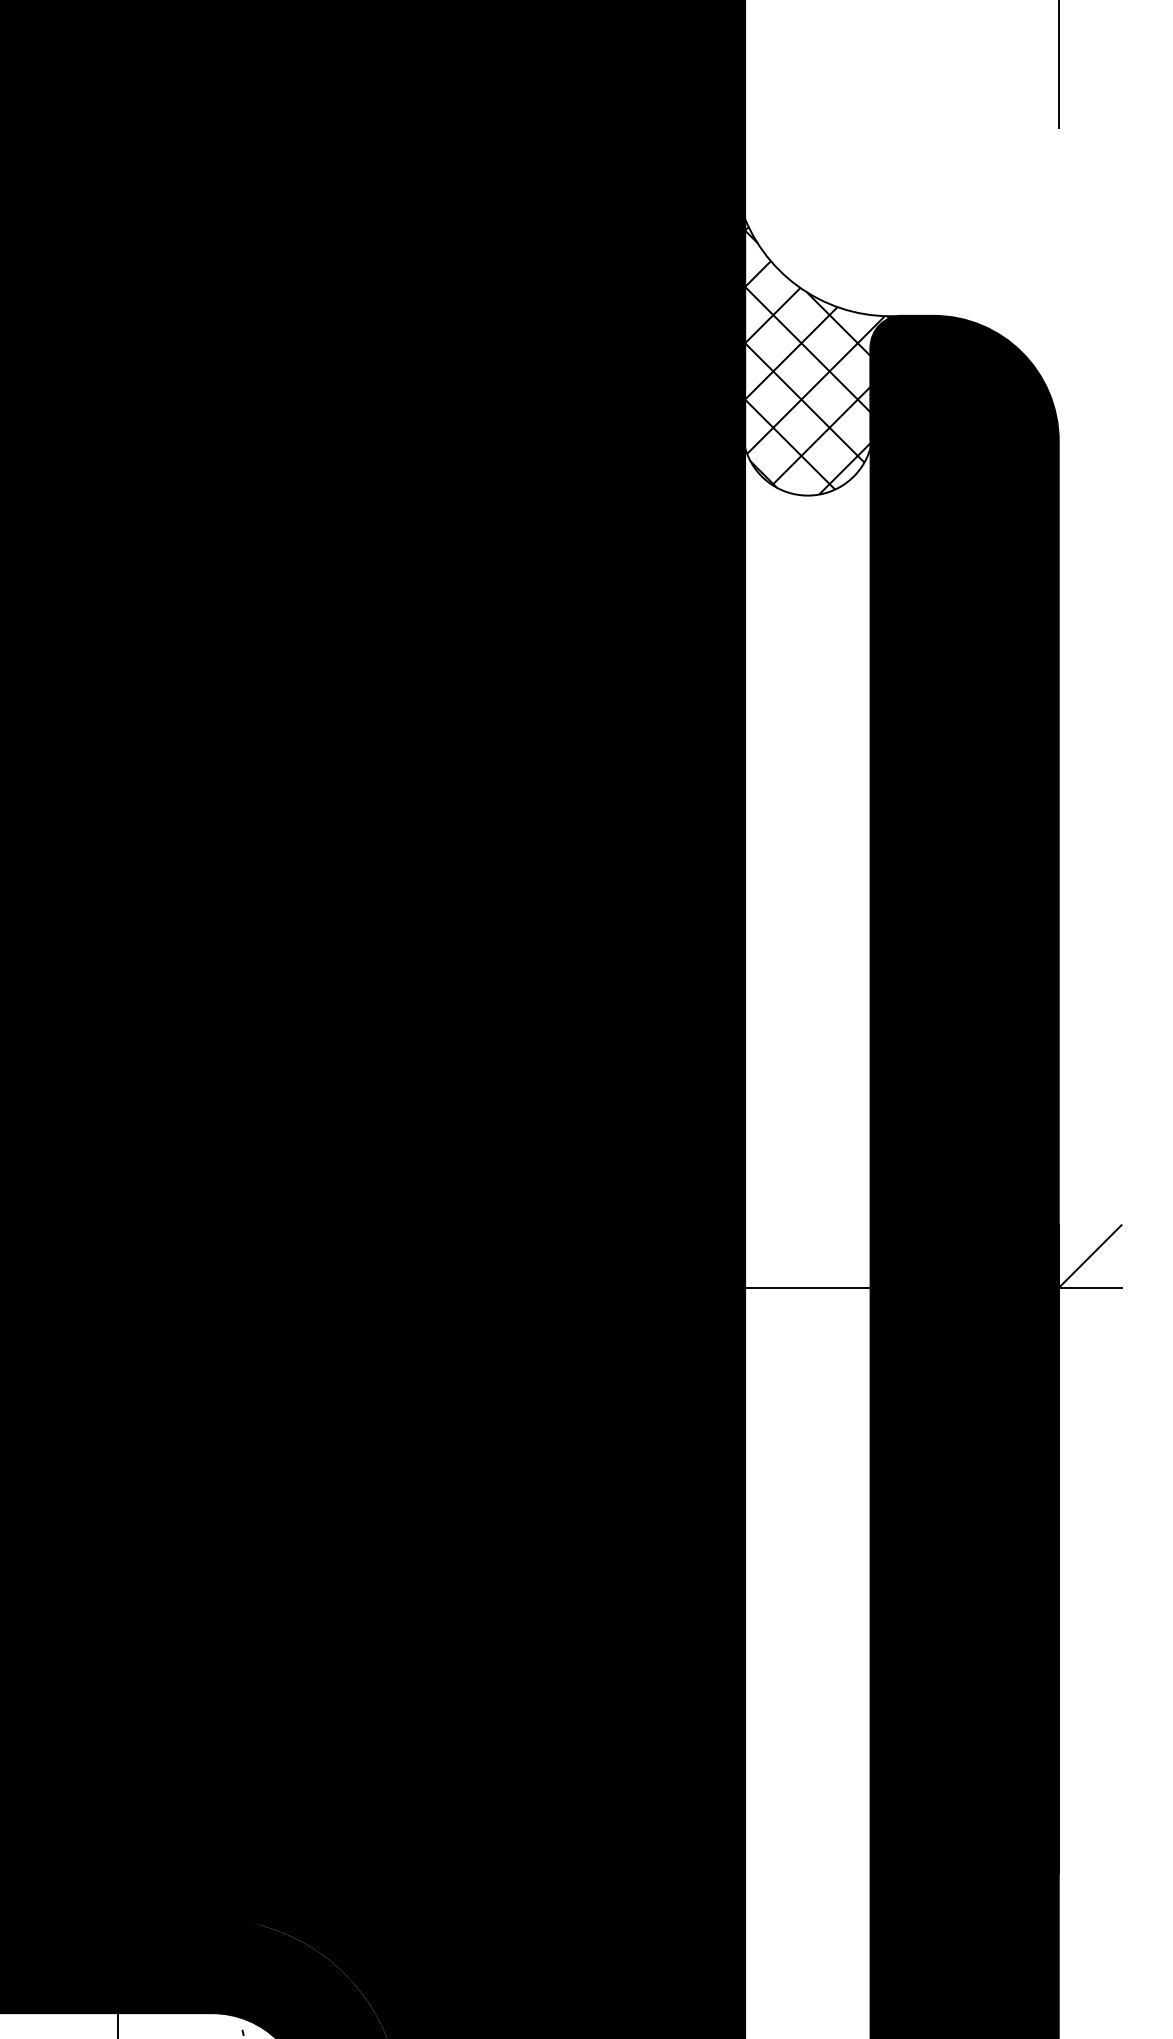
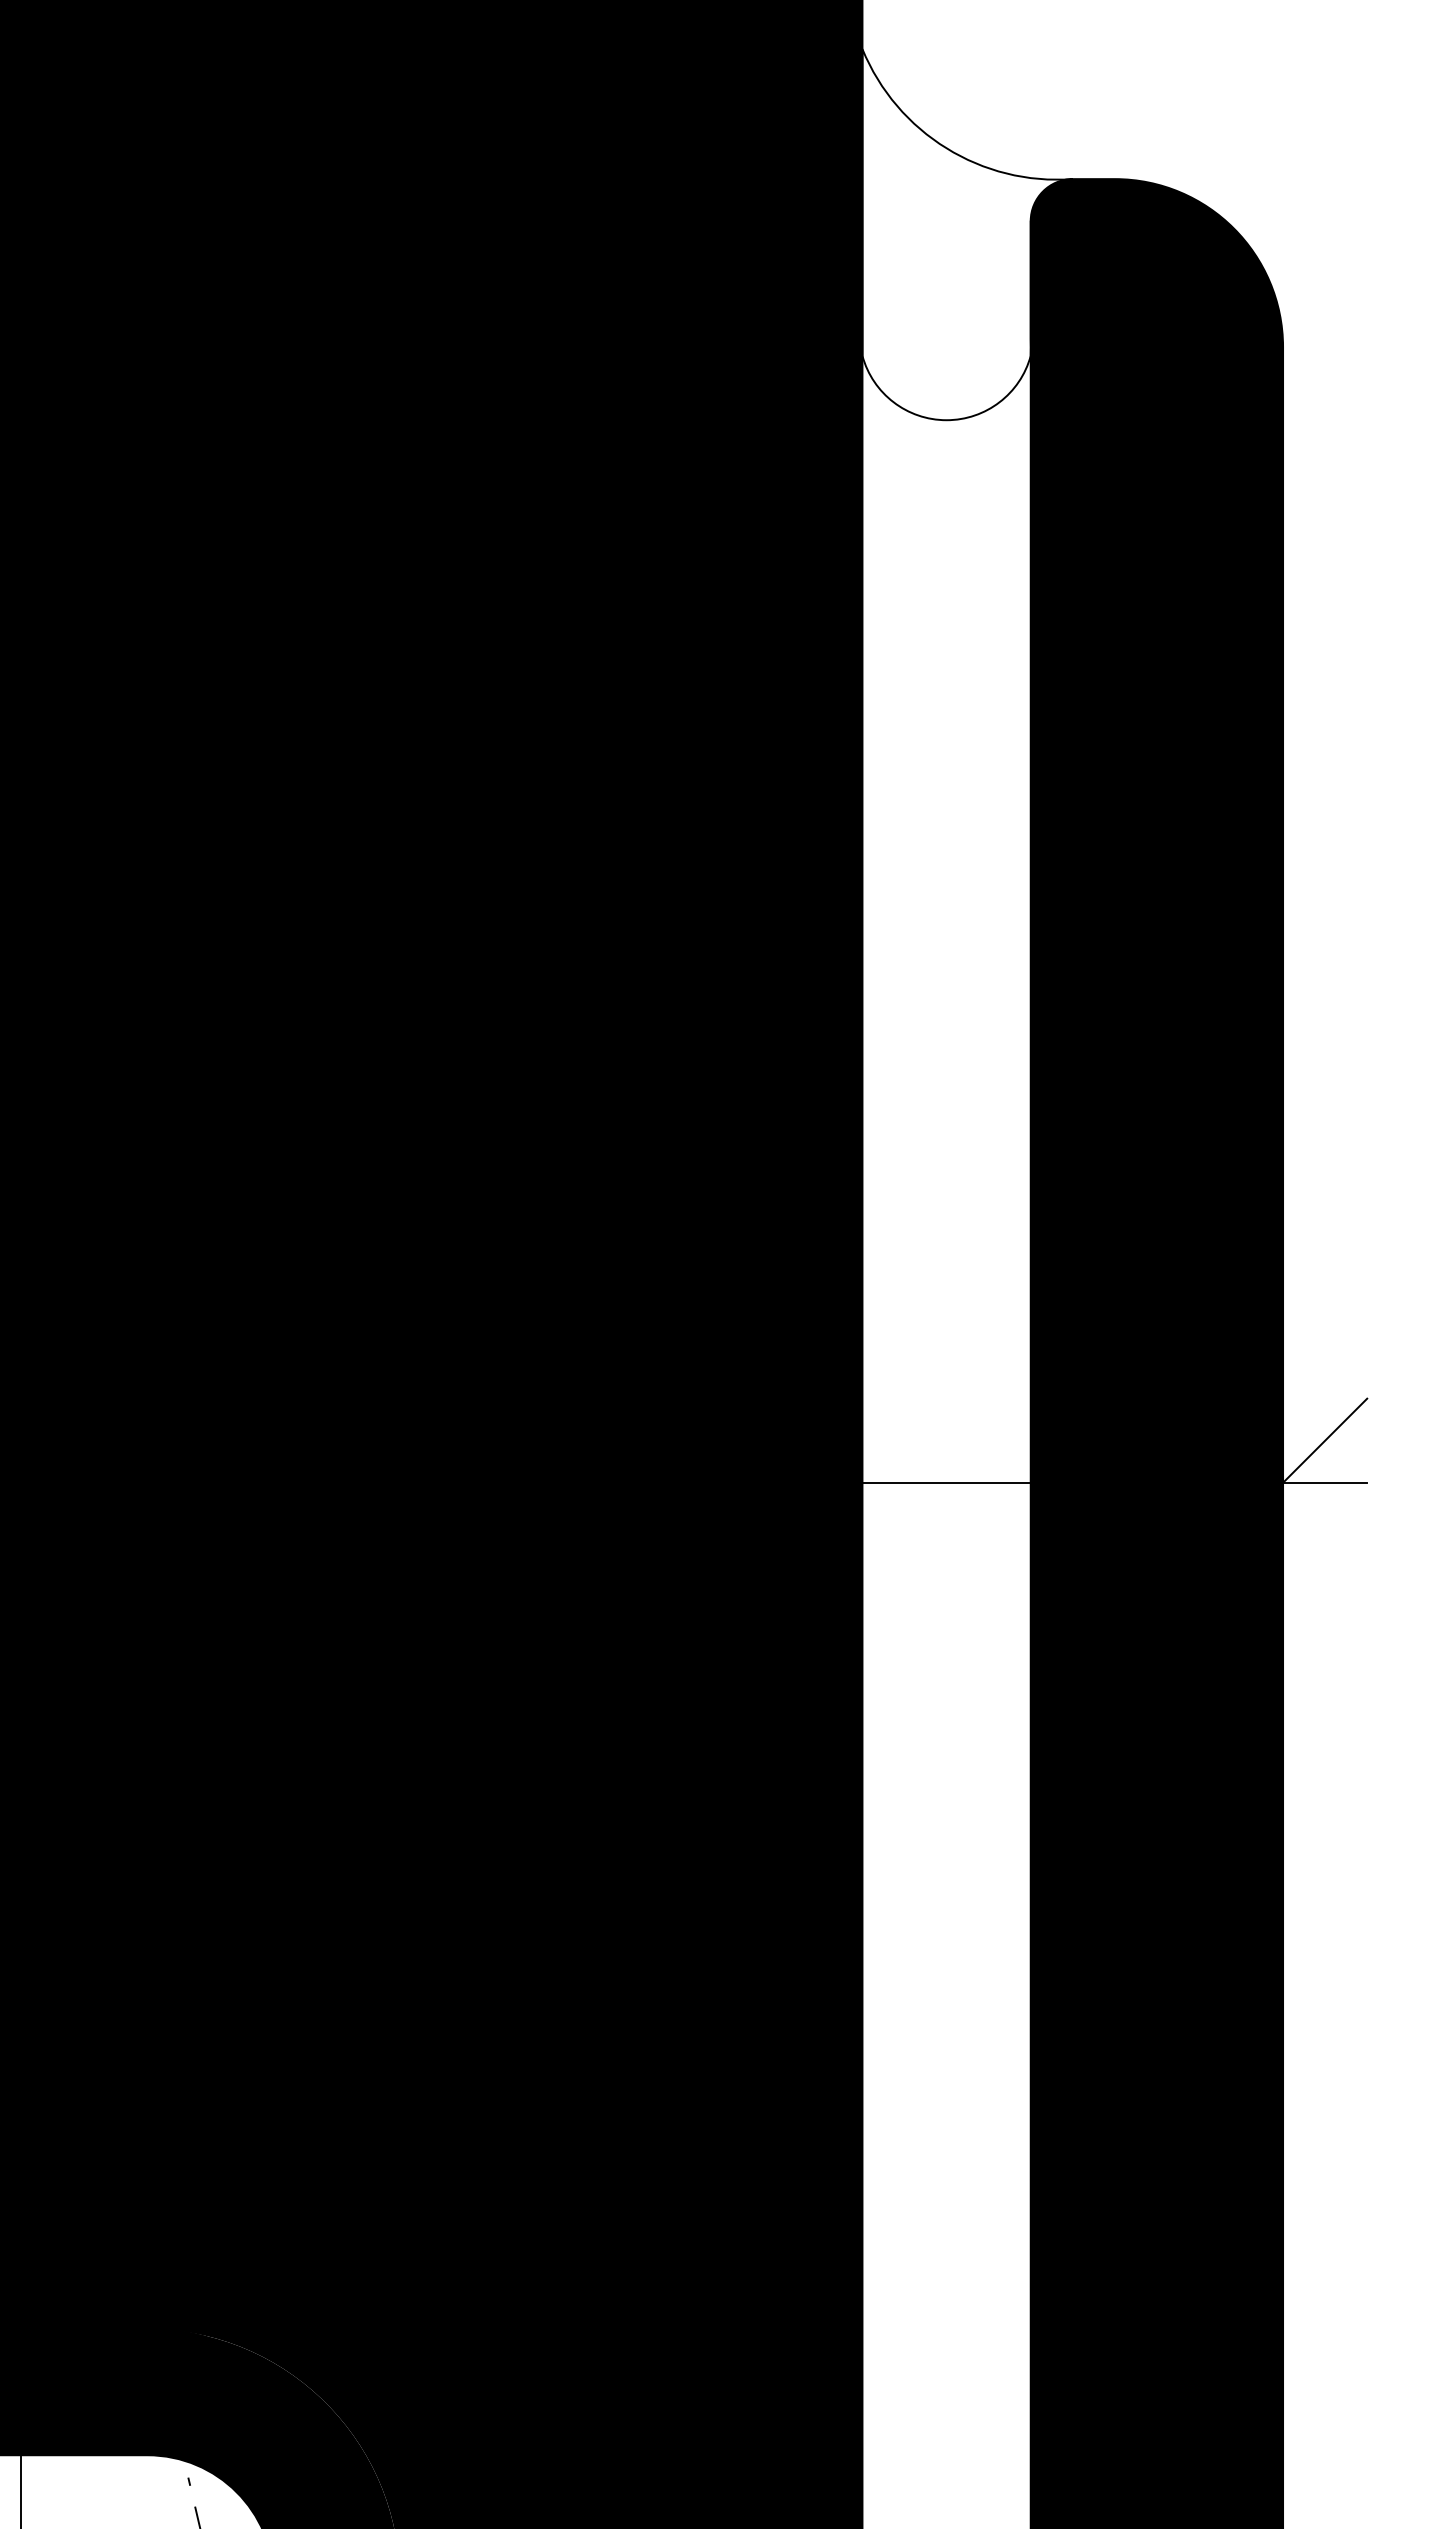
hatch: (817, 360) -> (959, 239), removed

